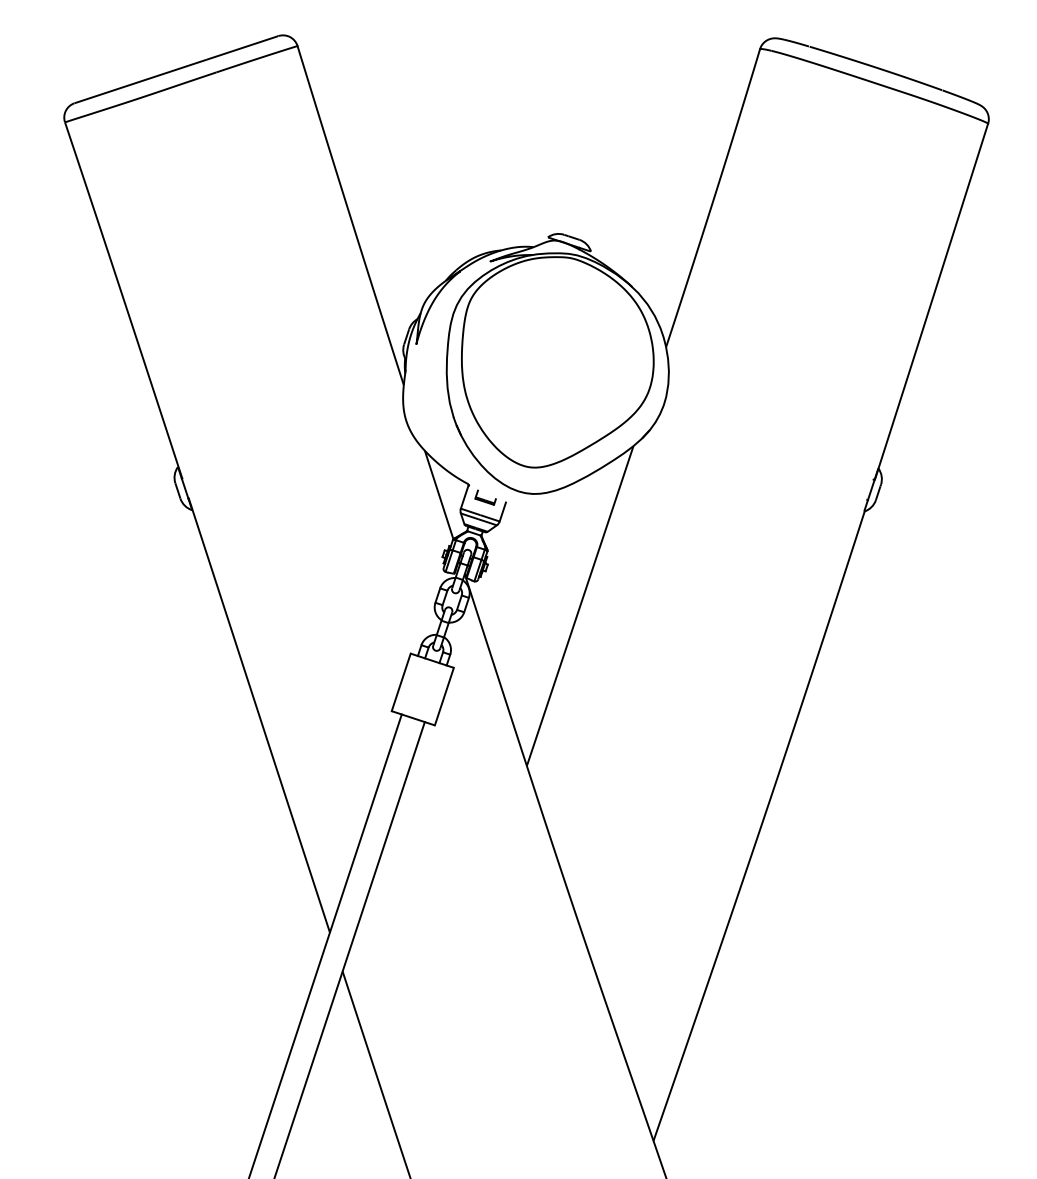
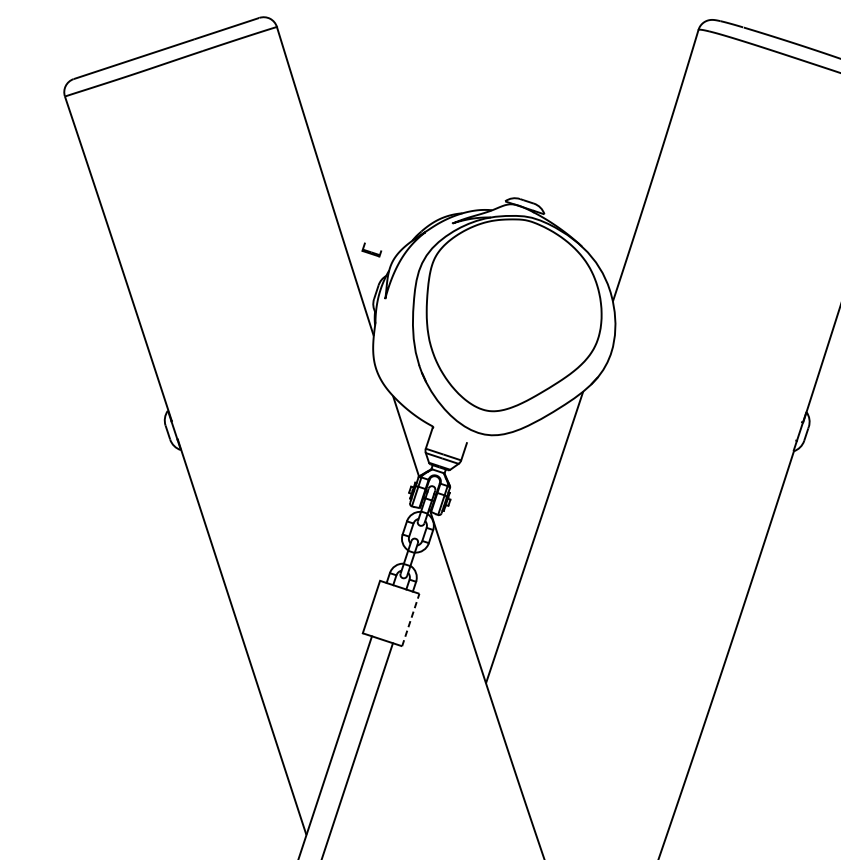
part: (485, 497) -> (371, 249), moved
line: (444, 696) -> (410, 619), solid -> dashed

